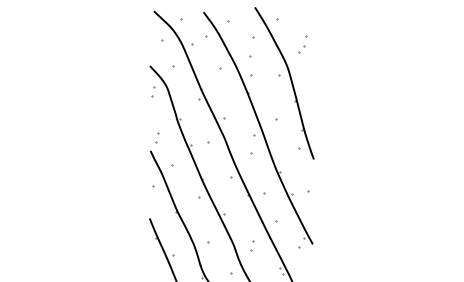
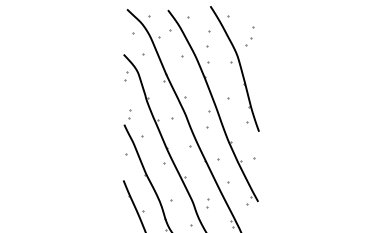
part: (302, 44) -> (249, 36), size x1.4

